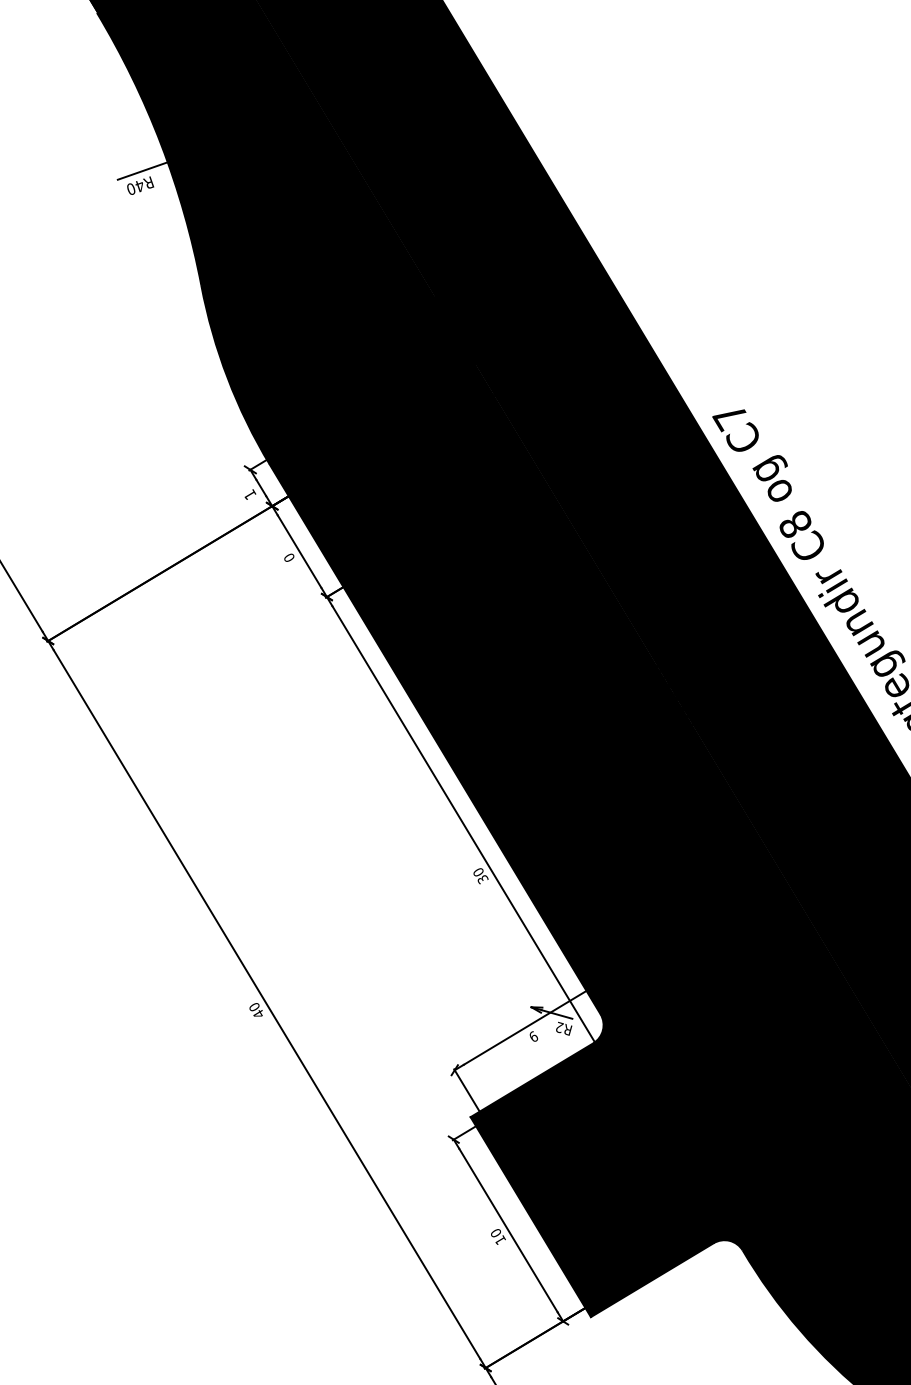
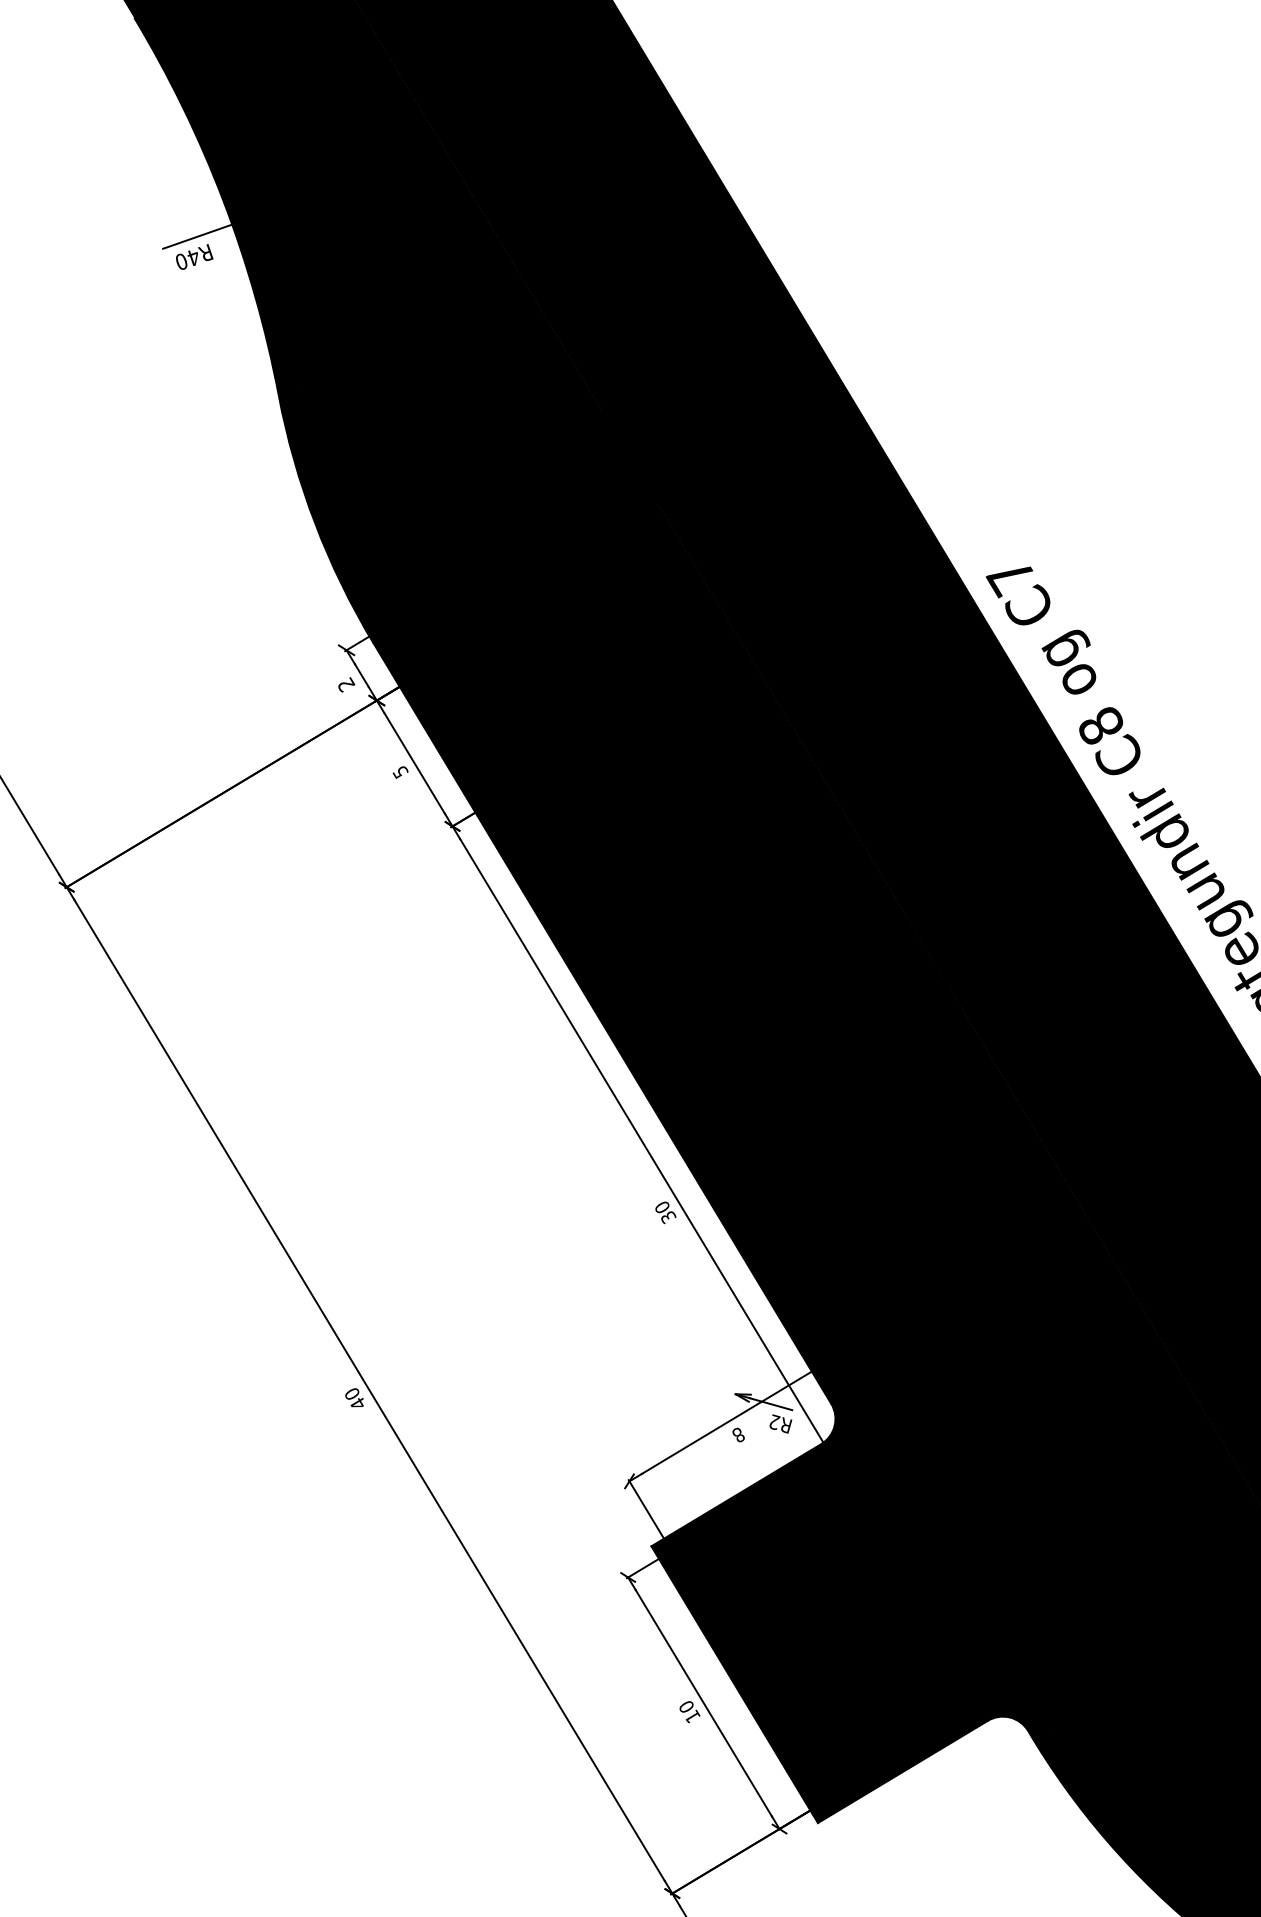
text: (250, 494) -> (346, 684), 1 -> 2
text: (289, 558) -> (400, 773), 0 -> 5
text: (533, 1036) -> (738, 1434), 9 -> 8

